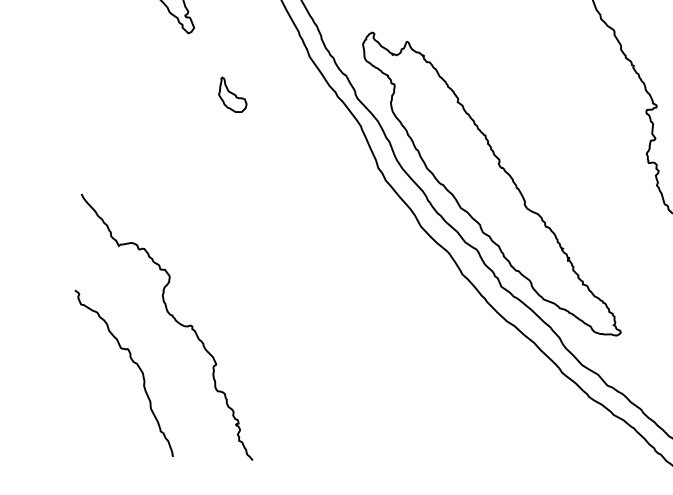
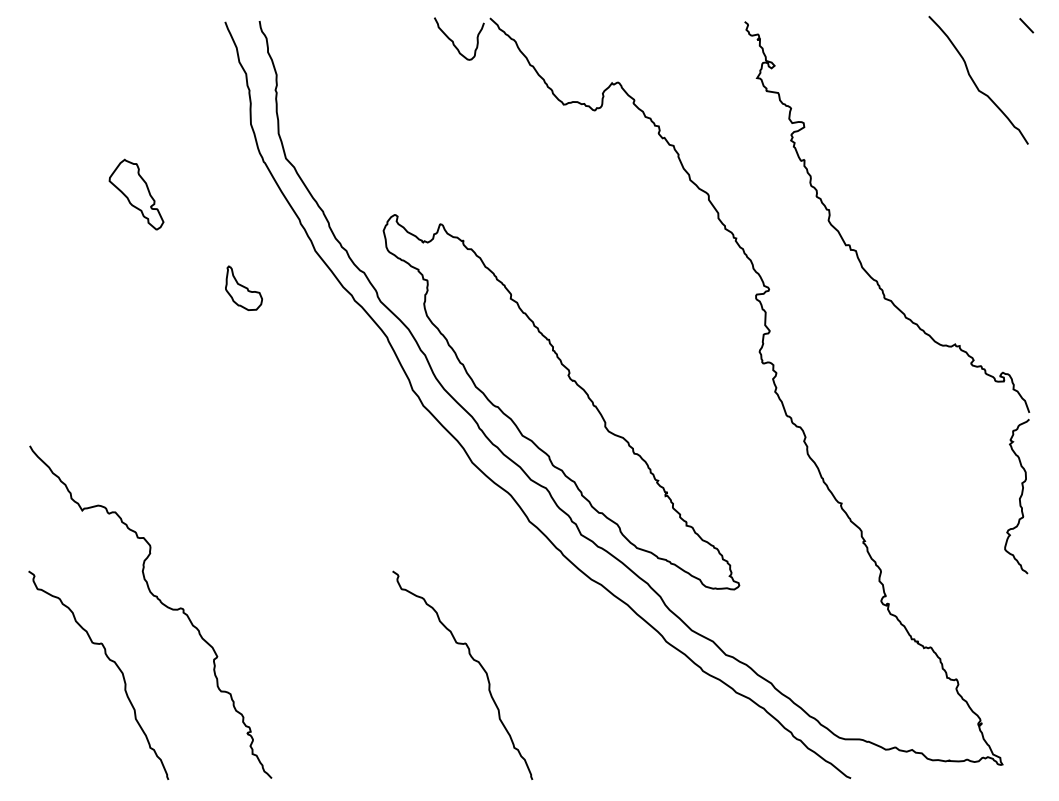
part: (232, 94) -> (243, 287), moved
curve: (413, 379) -> (474, 661), added

